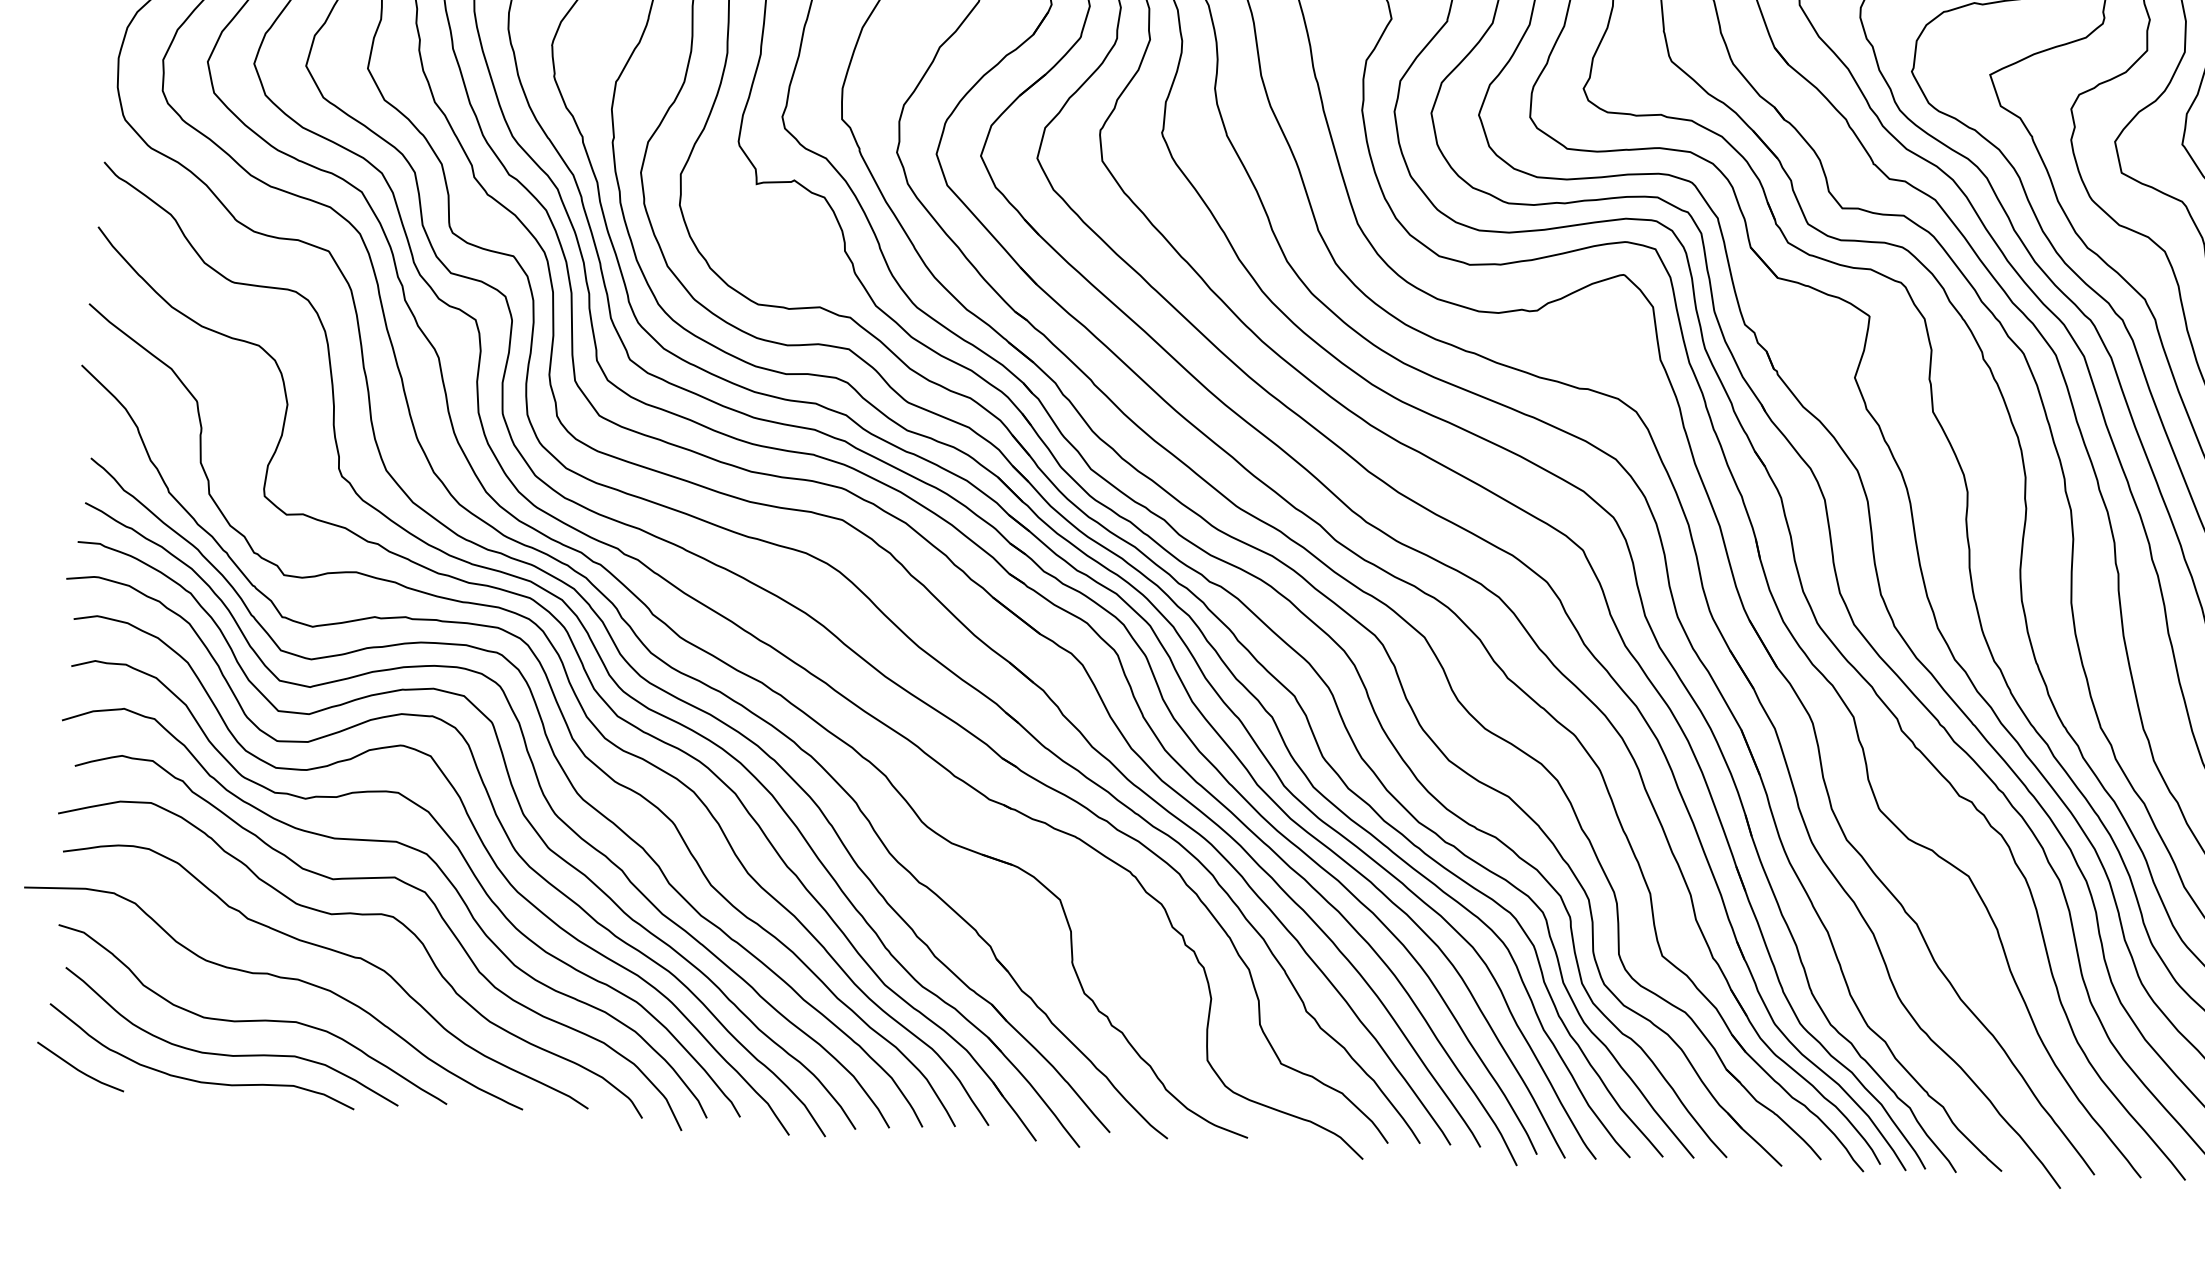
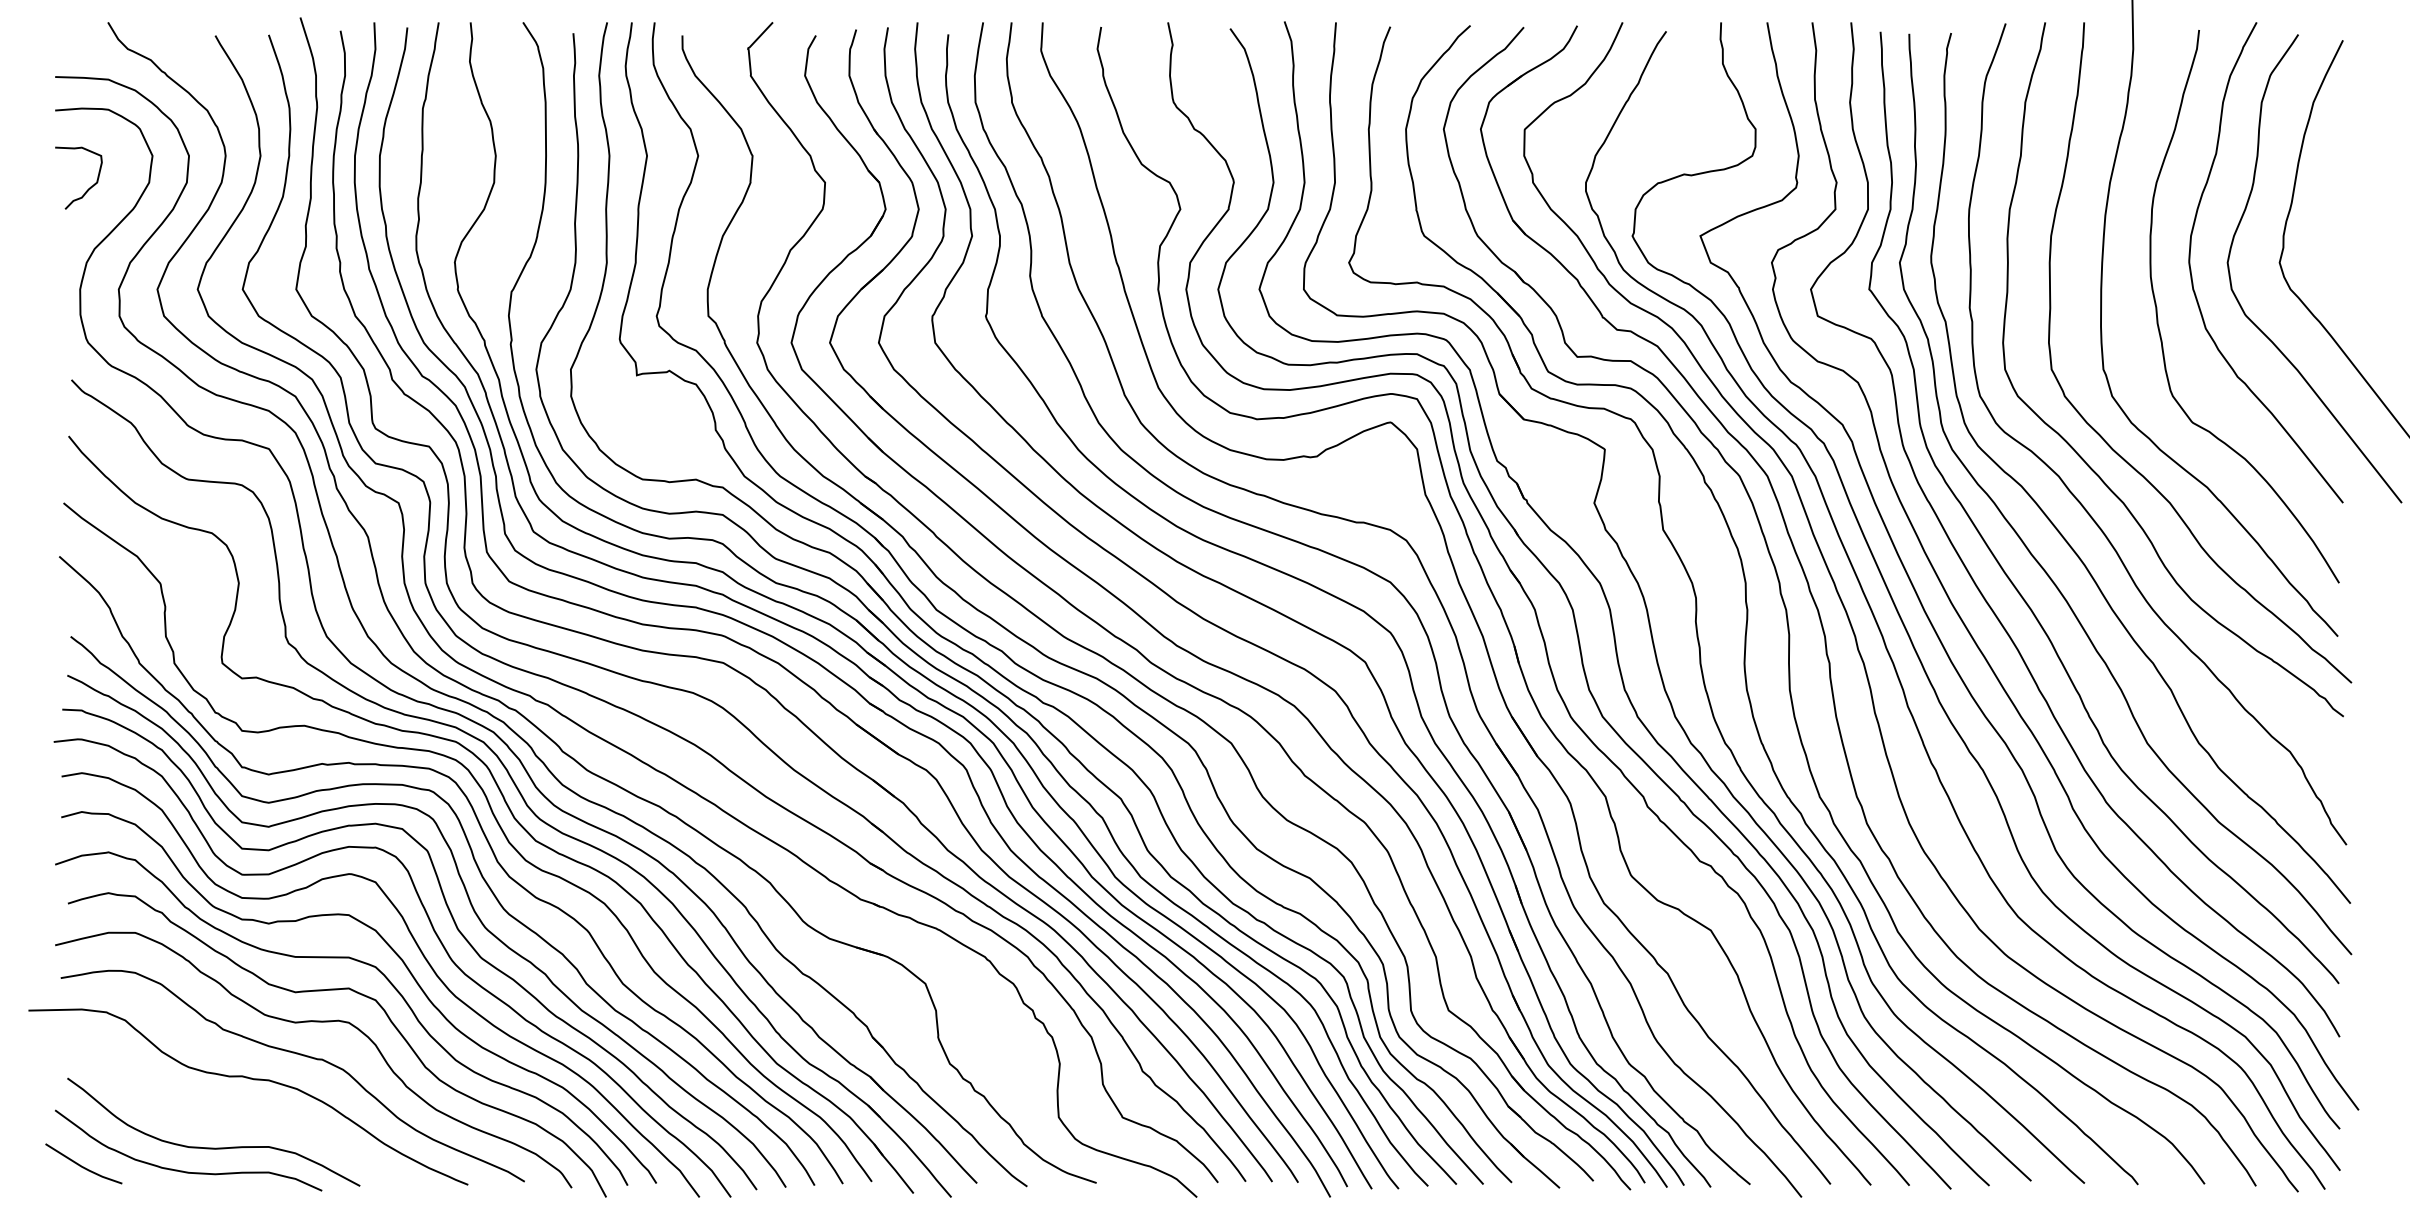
curve: (252, 1019) -> (230, 1116), removed

